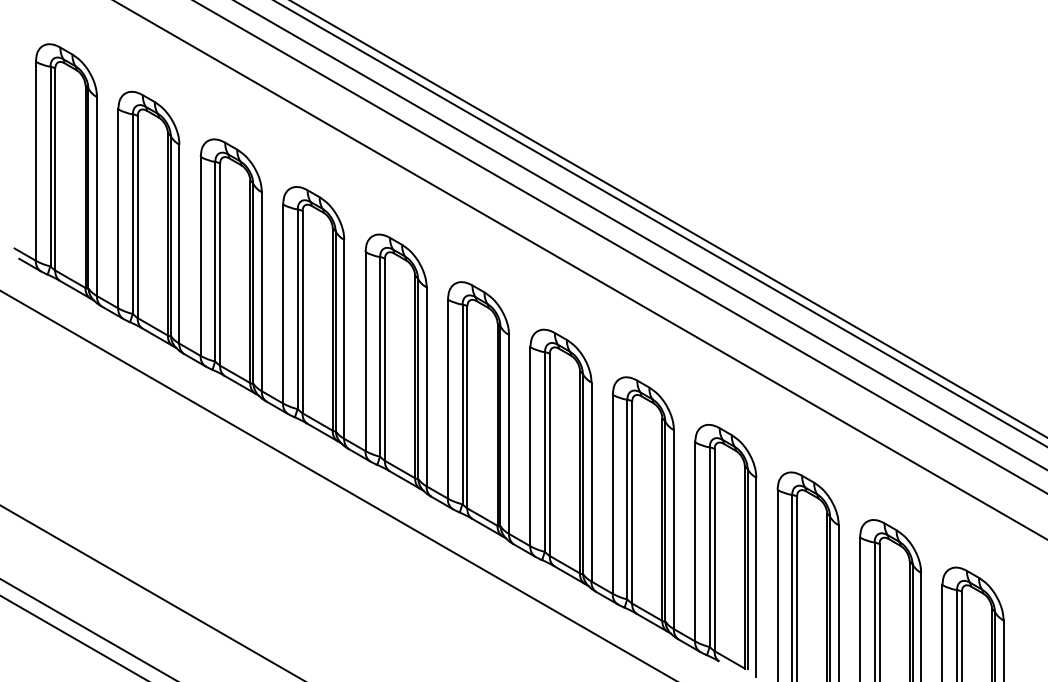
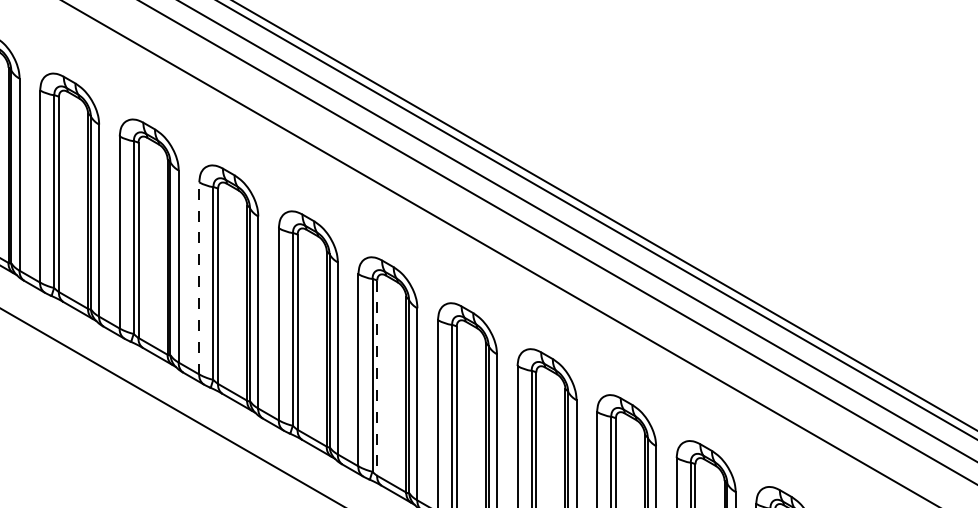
line: (283, 303) -> (199, 277), solid -> dashed
line: (467, 407) -> (377, 378), solid -> dashed

